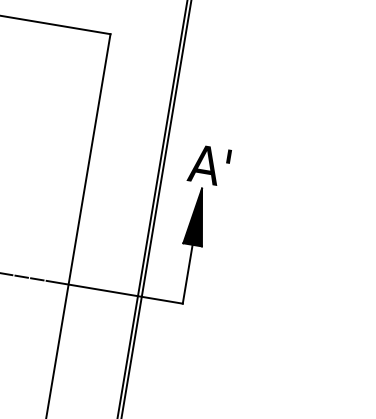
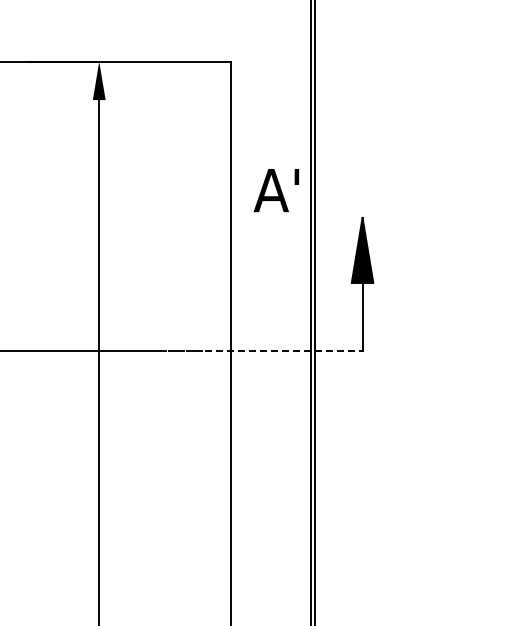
text: (209, 165) -> (276, 190), moved
line: (114, 291) -> (283, 350), solid -> dashed

